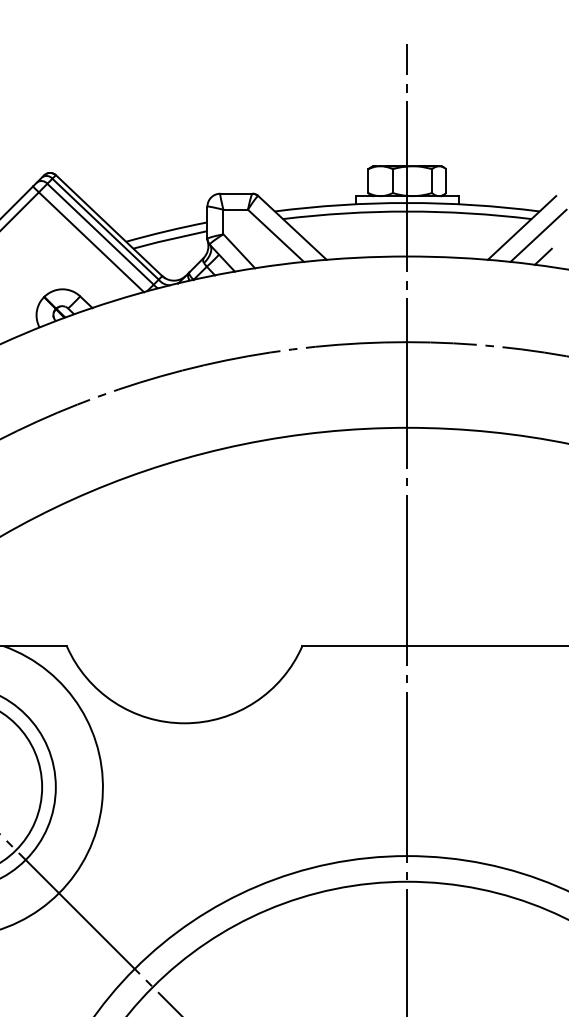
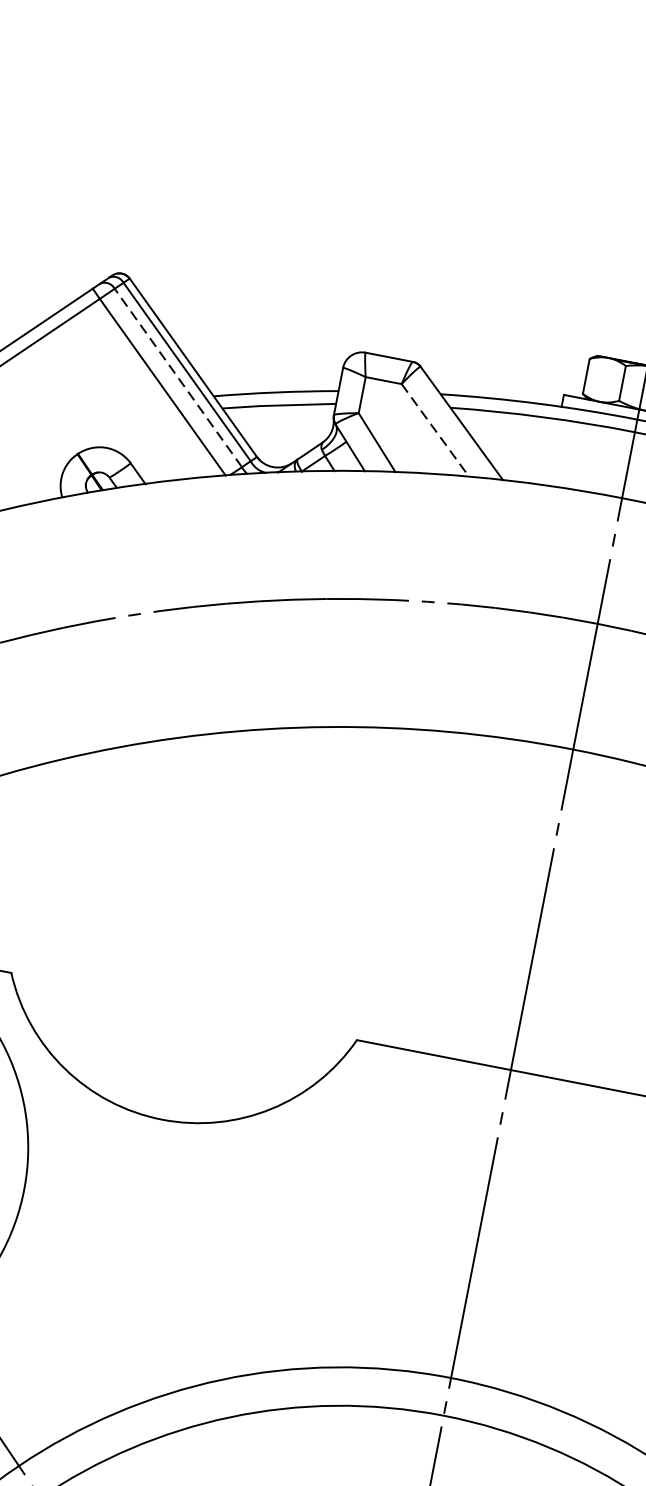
line: (100, 233) -> (178, 376), solid -> dashed
line: (276, 236) -> (435, 431), solid -> dashed

